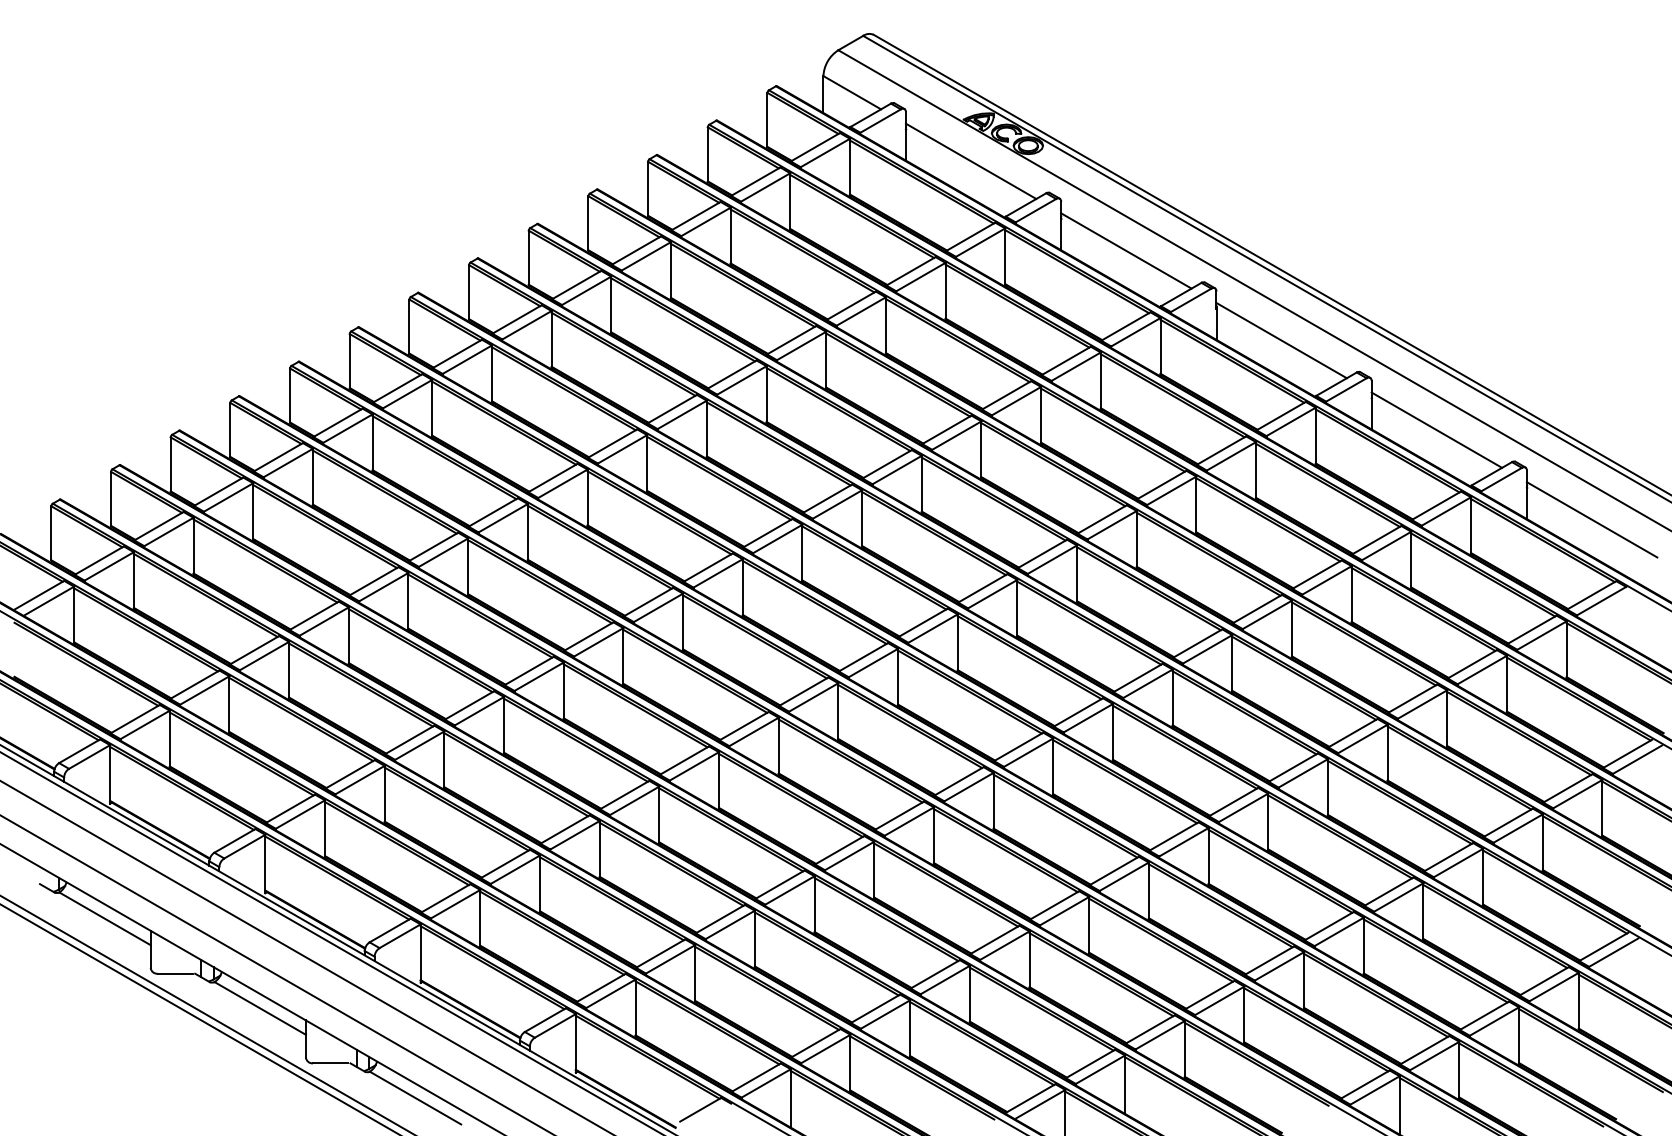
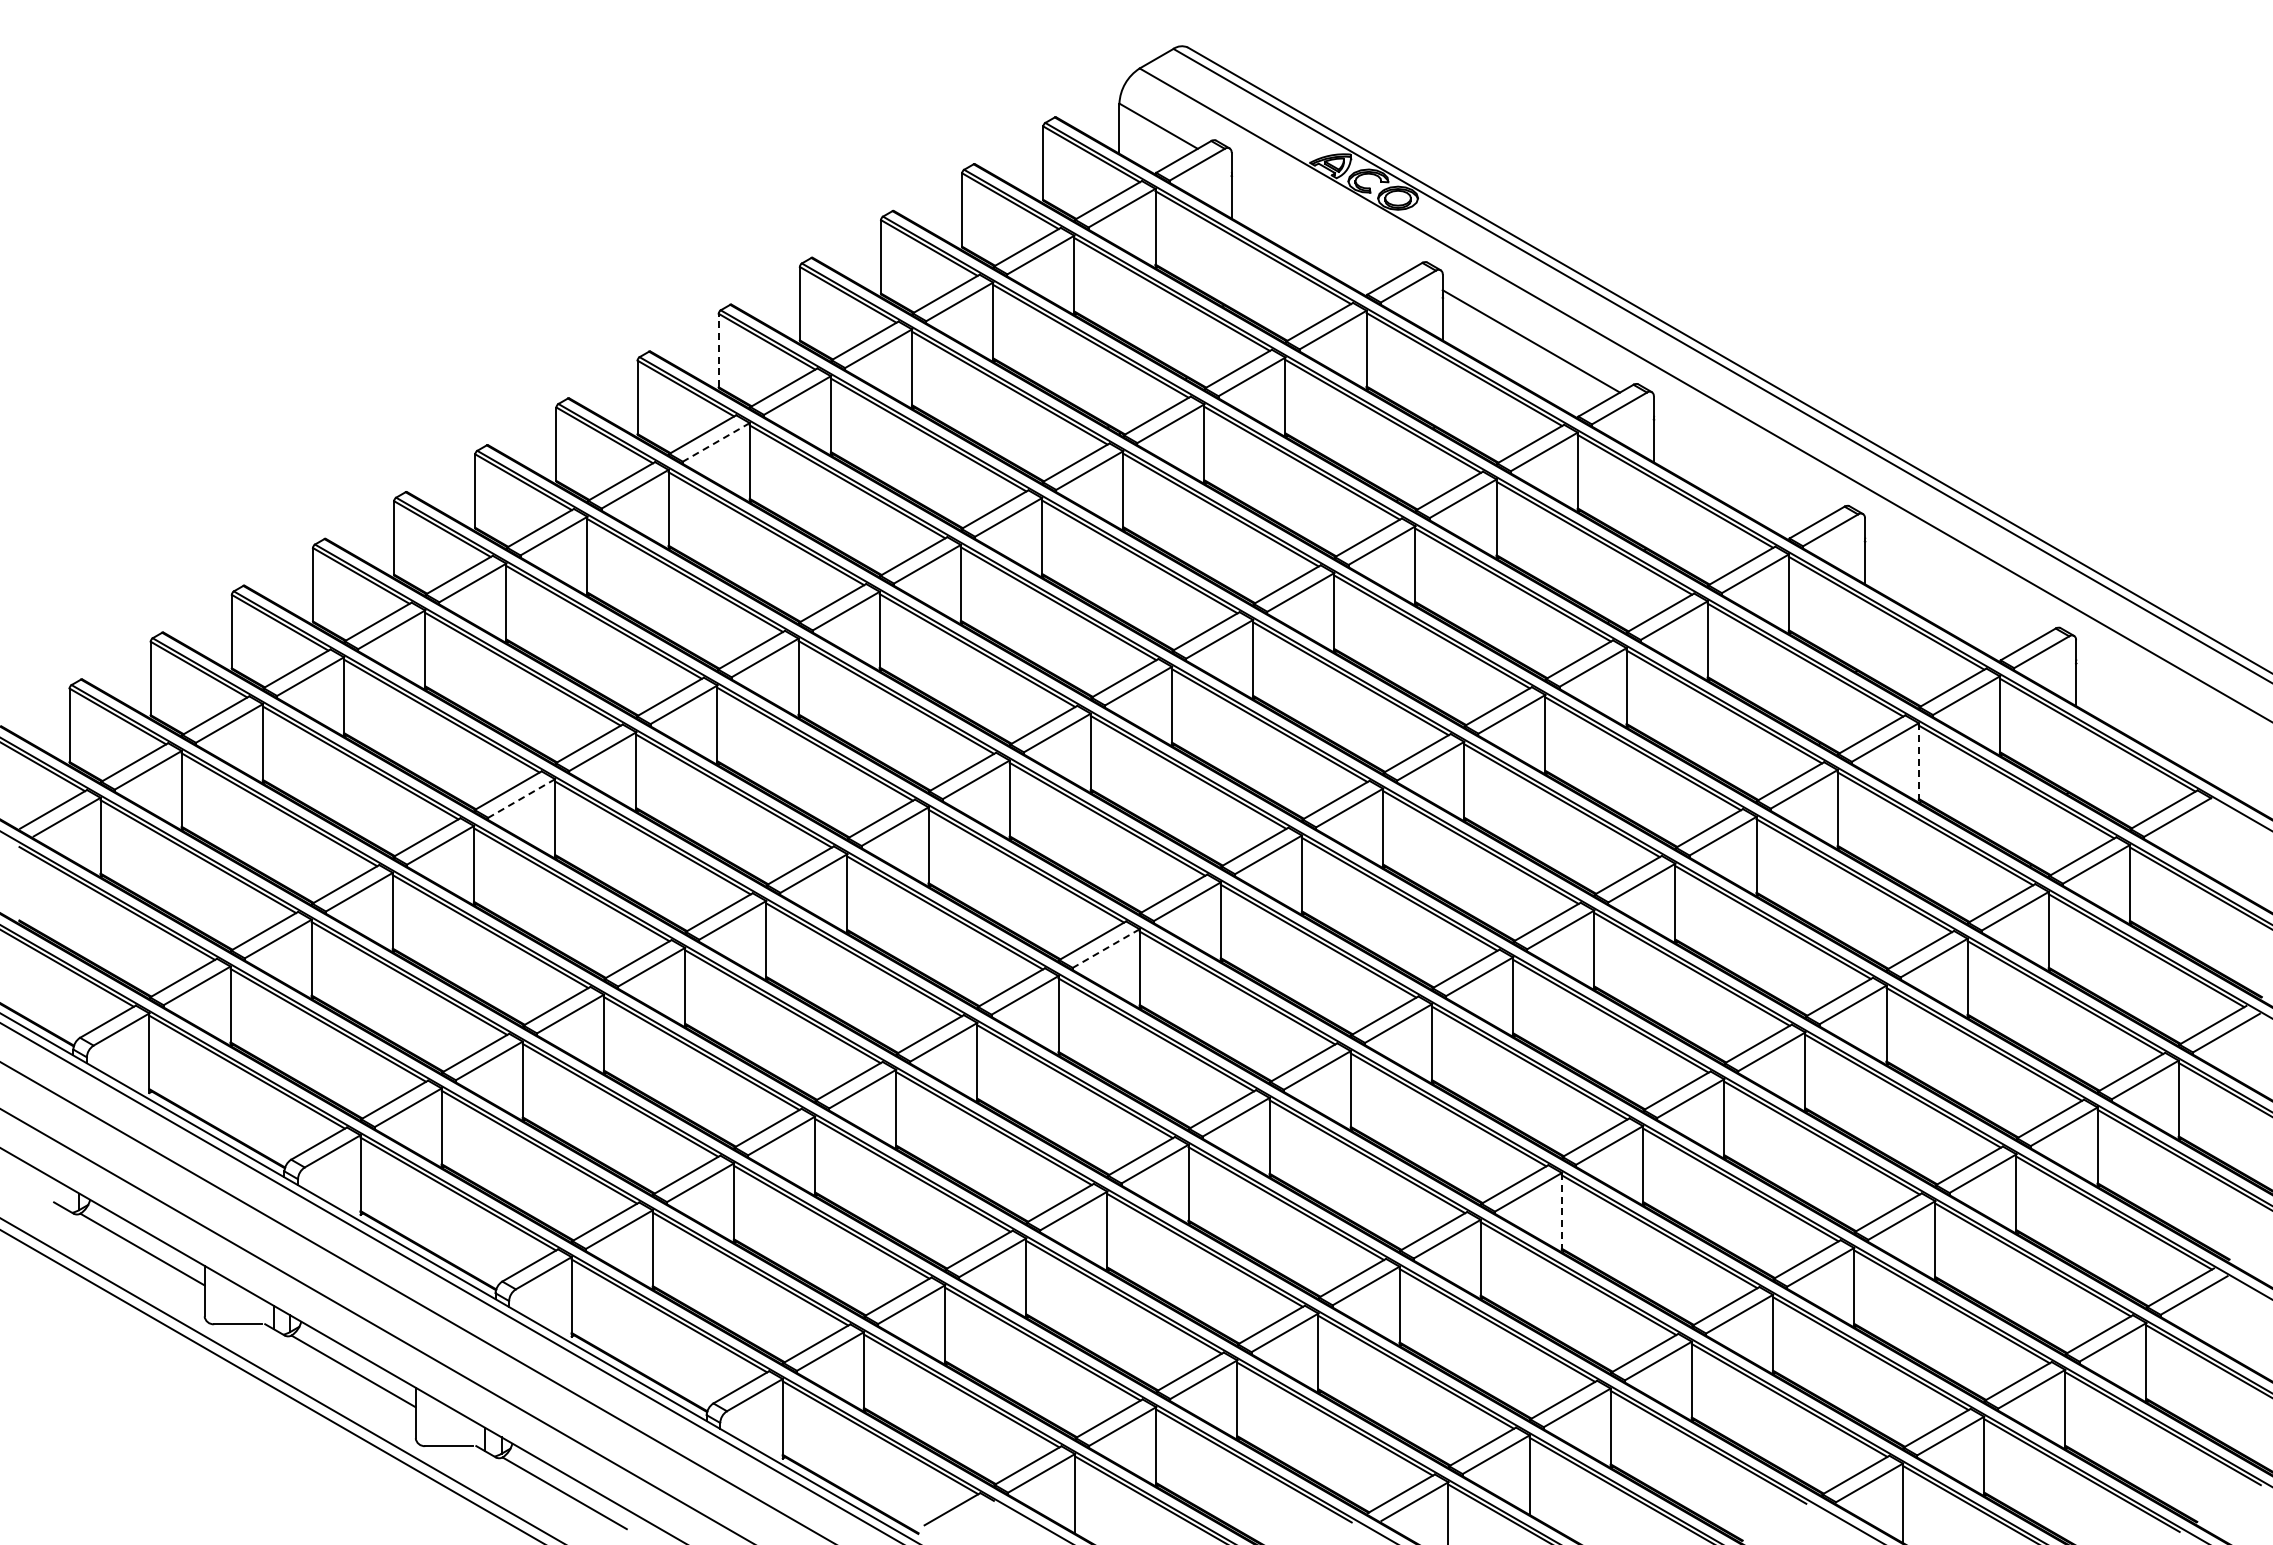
line: (970, 161) -> (1319, 219), removed
line: (528, 257) -> (718, 350), solid -> dashed
line: (527, 325) -> (716, 442), solid -> dashed
line: (1281, 340) -> (1742, 463), removed
line: (1436, 429) -> (1953, 584), removed
line: (1591, 519) -> (2164, 706), removed
line: (1411, 560) -> (1918, 762), solid -> dashed
line: (383, 587) -> (521, 798), solid -> dashed
line: (813, 697) -> (1106, 948), solid -> dashed
line: (1148, 891) -> (1561, 1212), solid -> dashed

